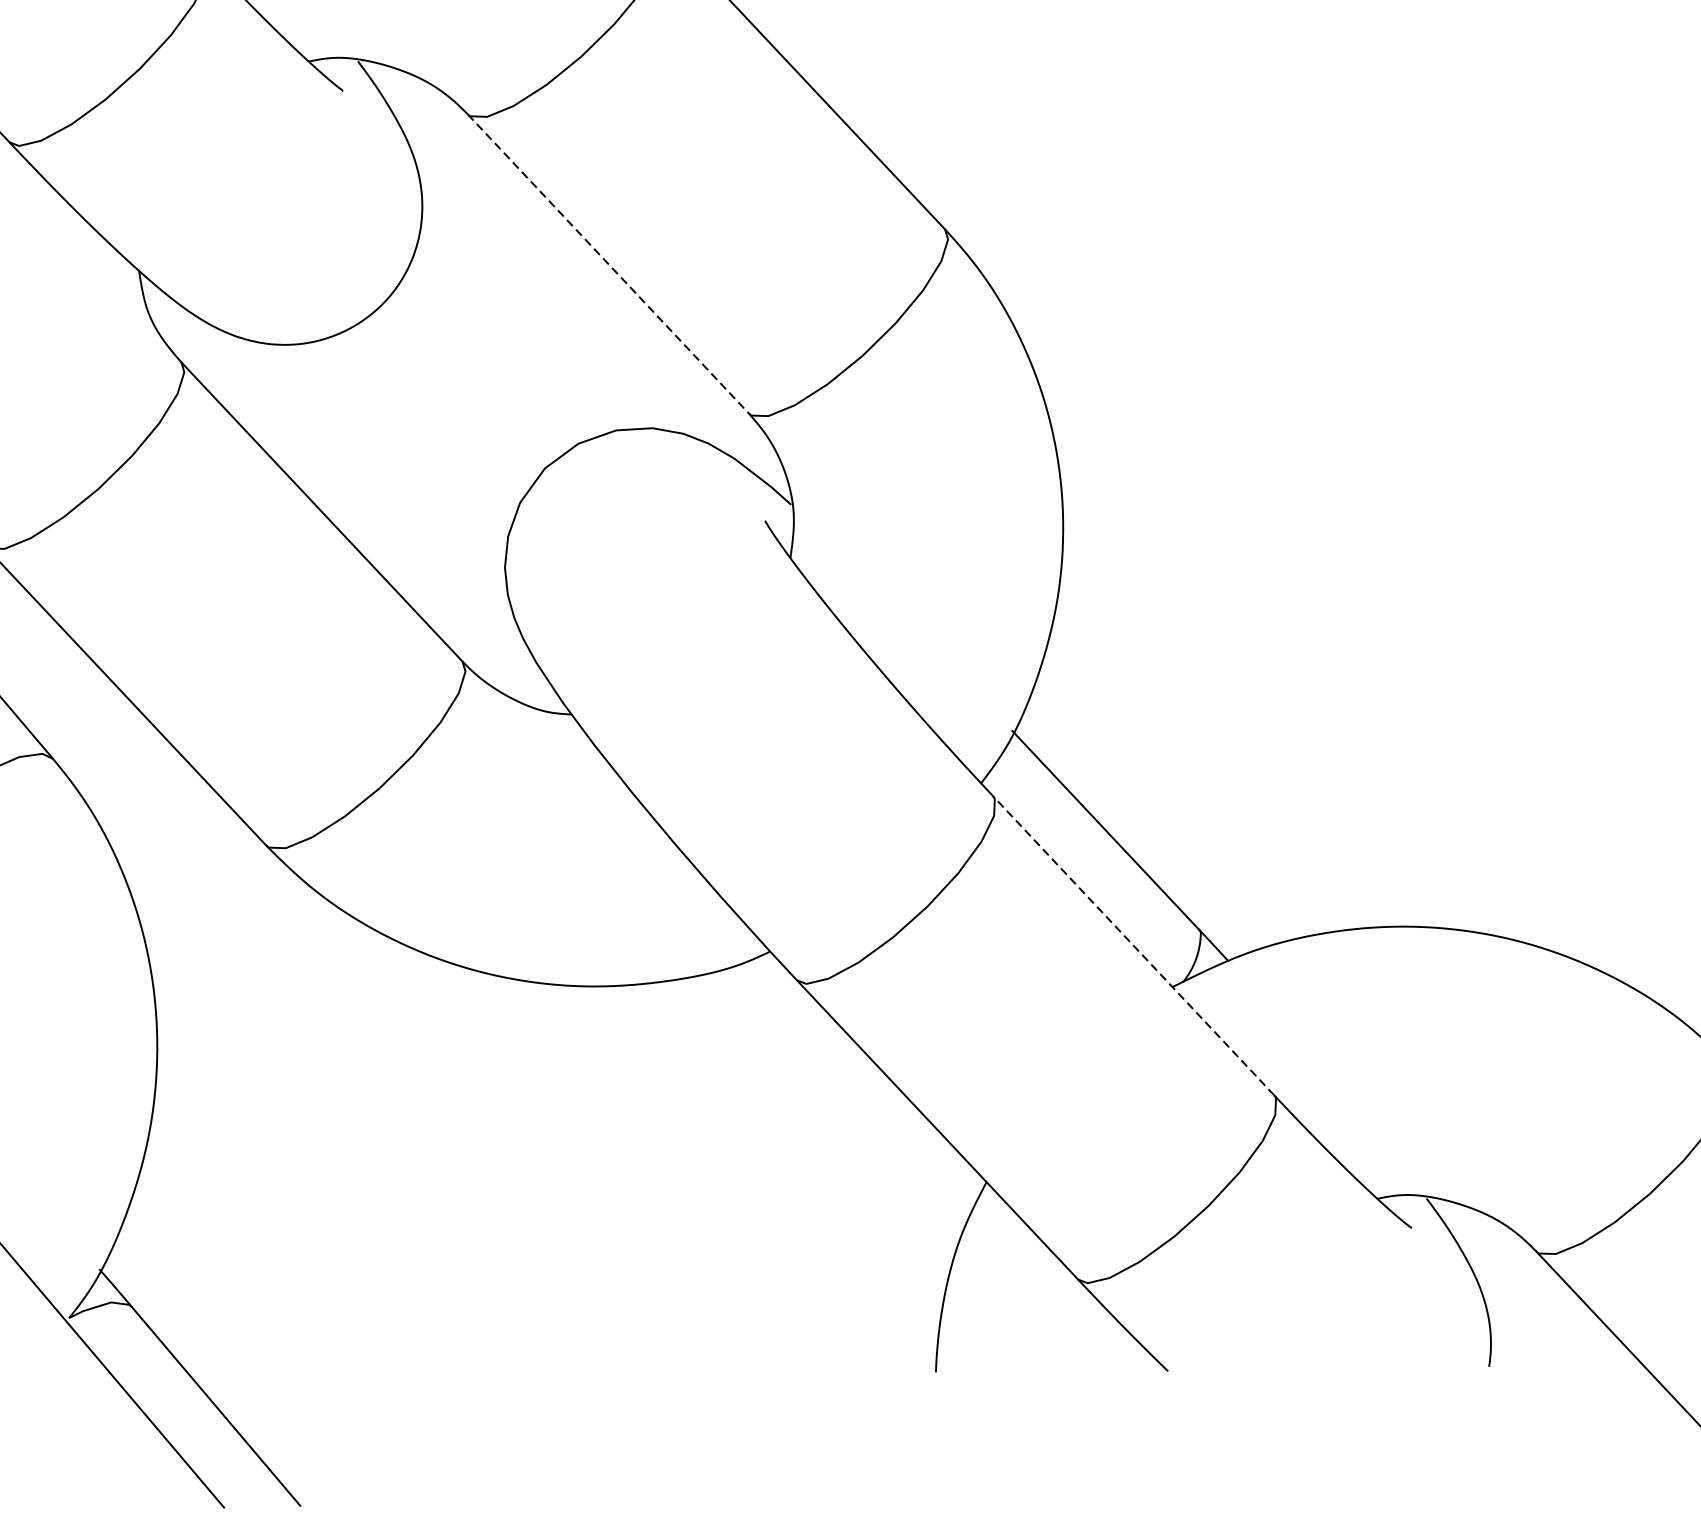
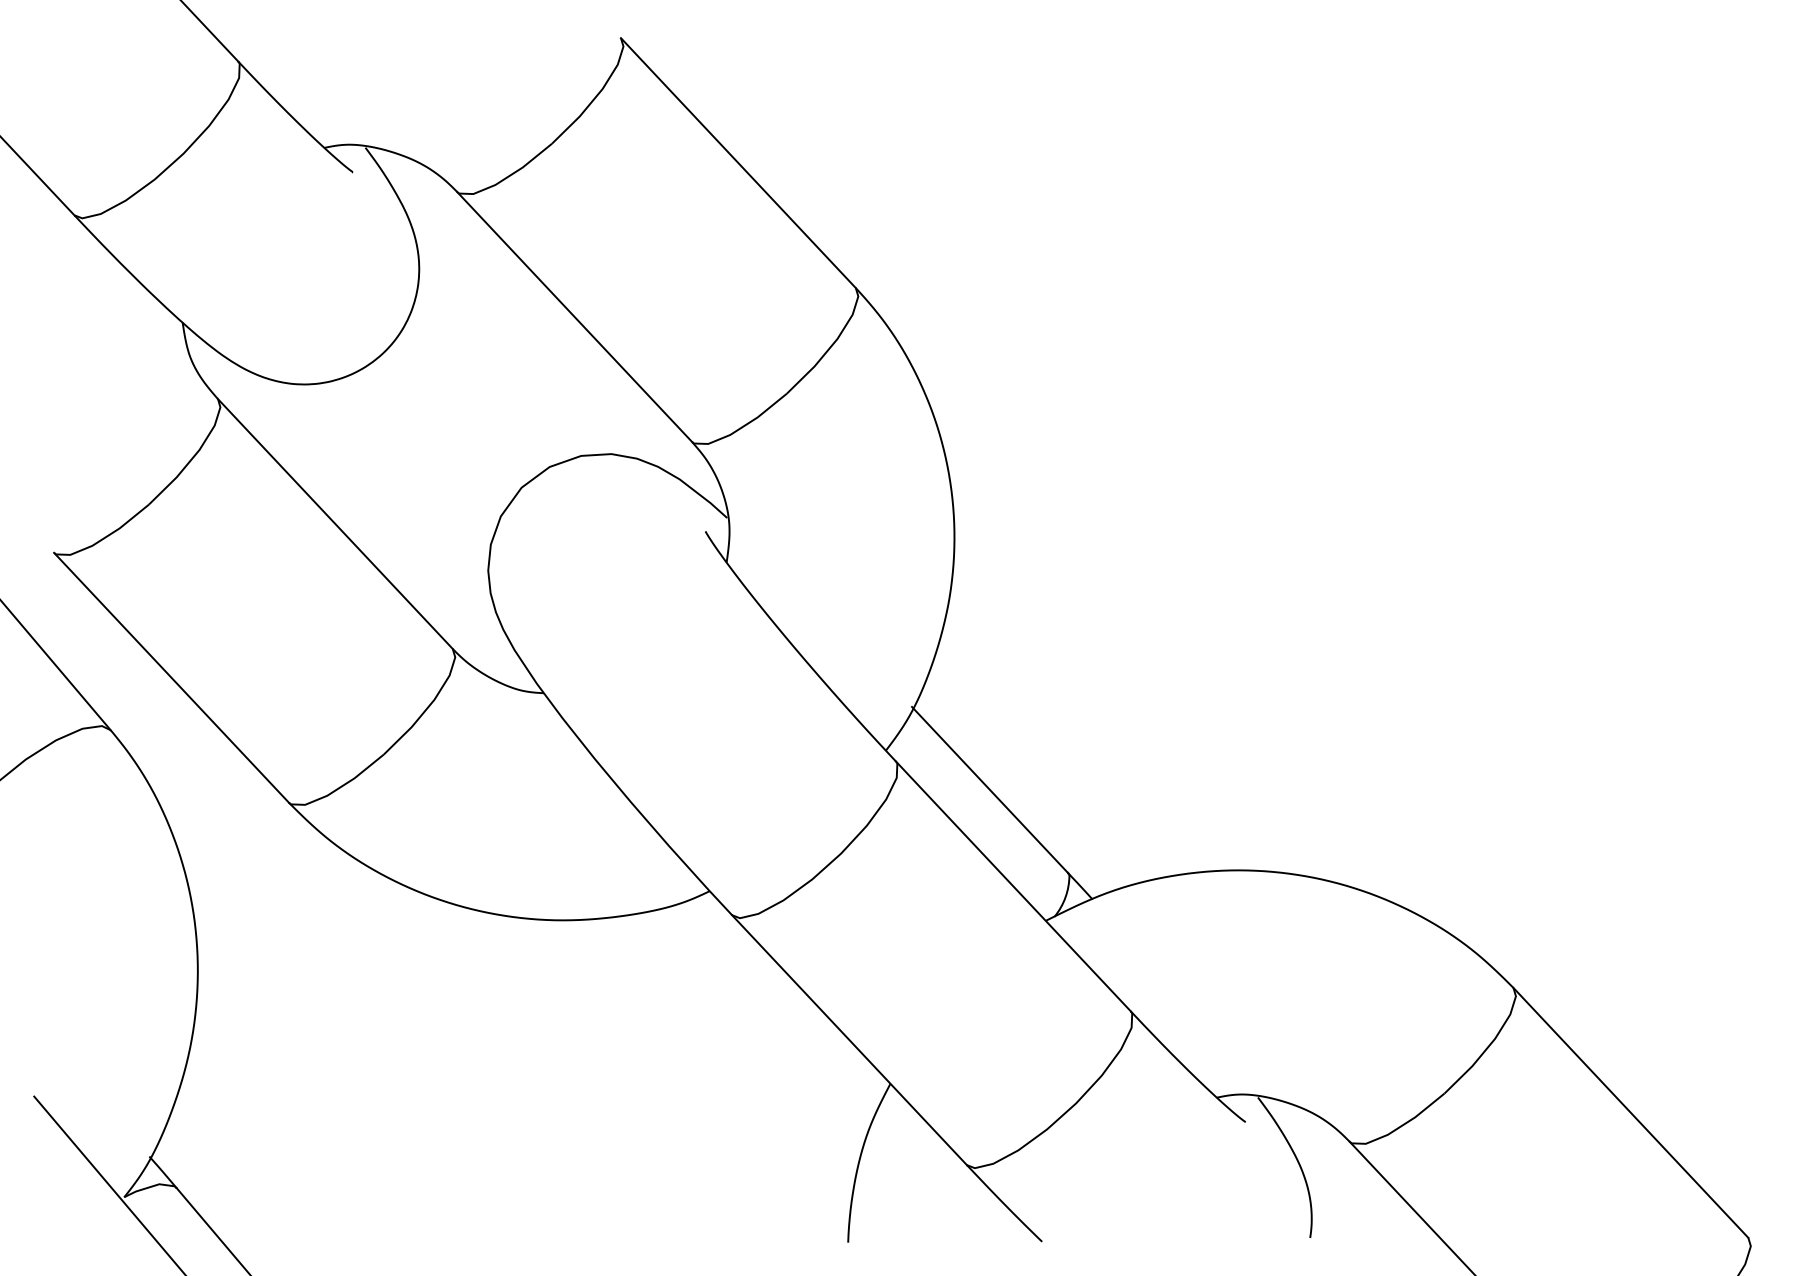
line: (608, 263) -> (574, 316), dashed -> solid
line: (1132, 944) -> (1012, 885), dashed -> solid

